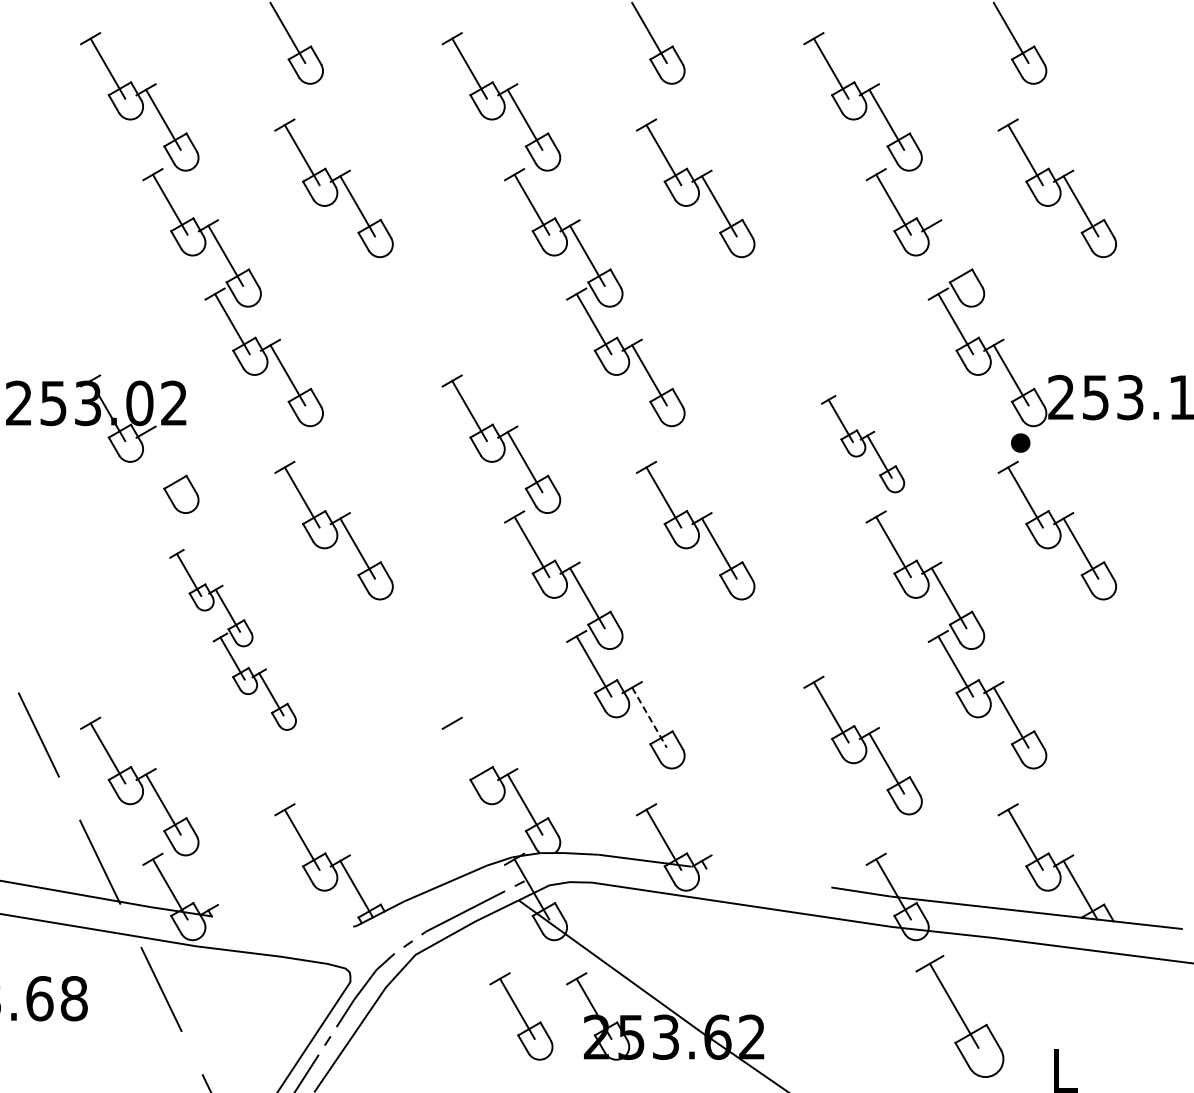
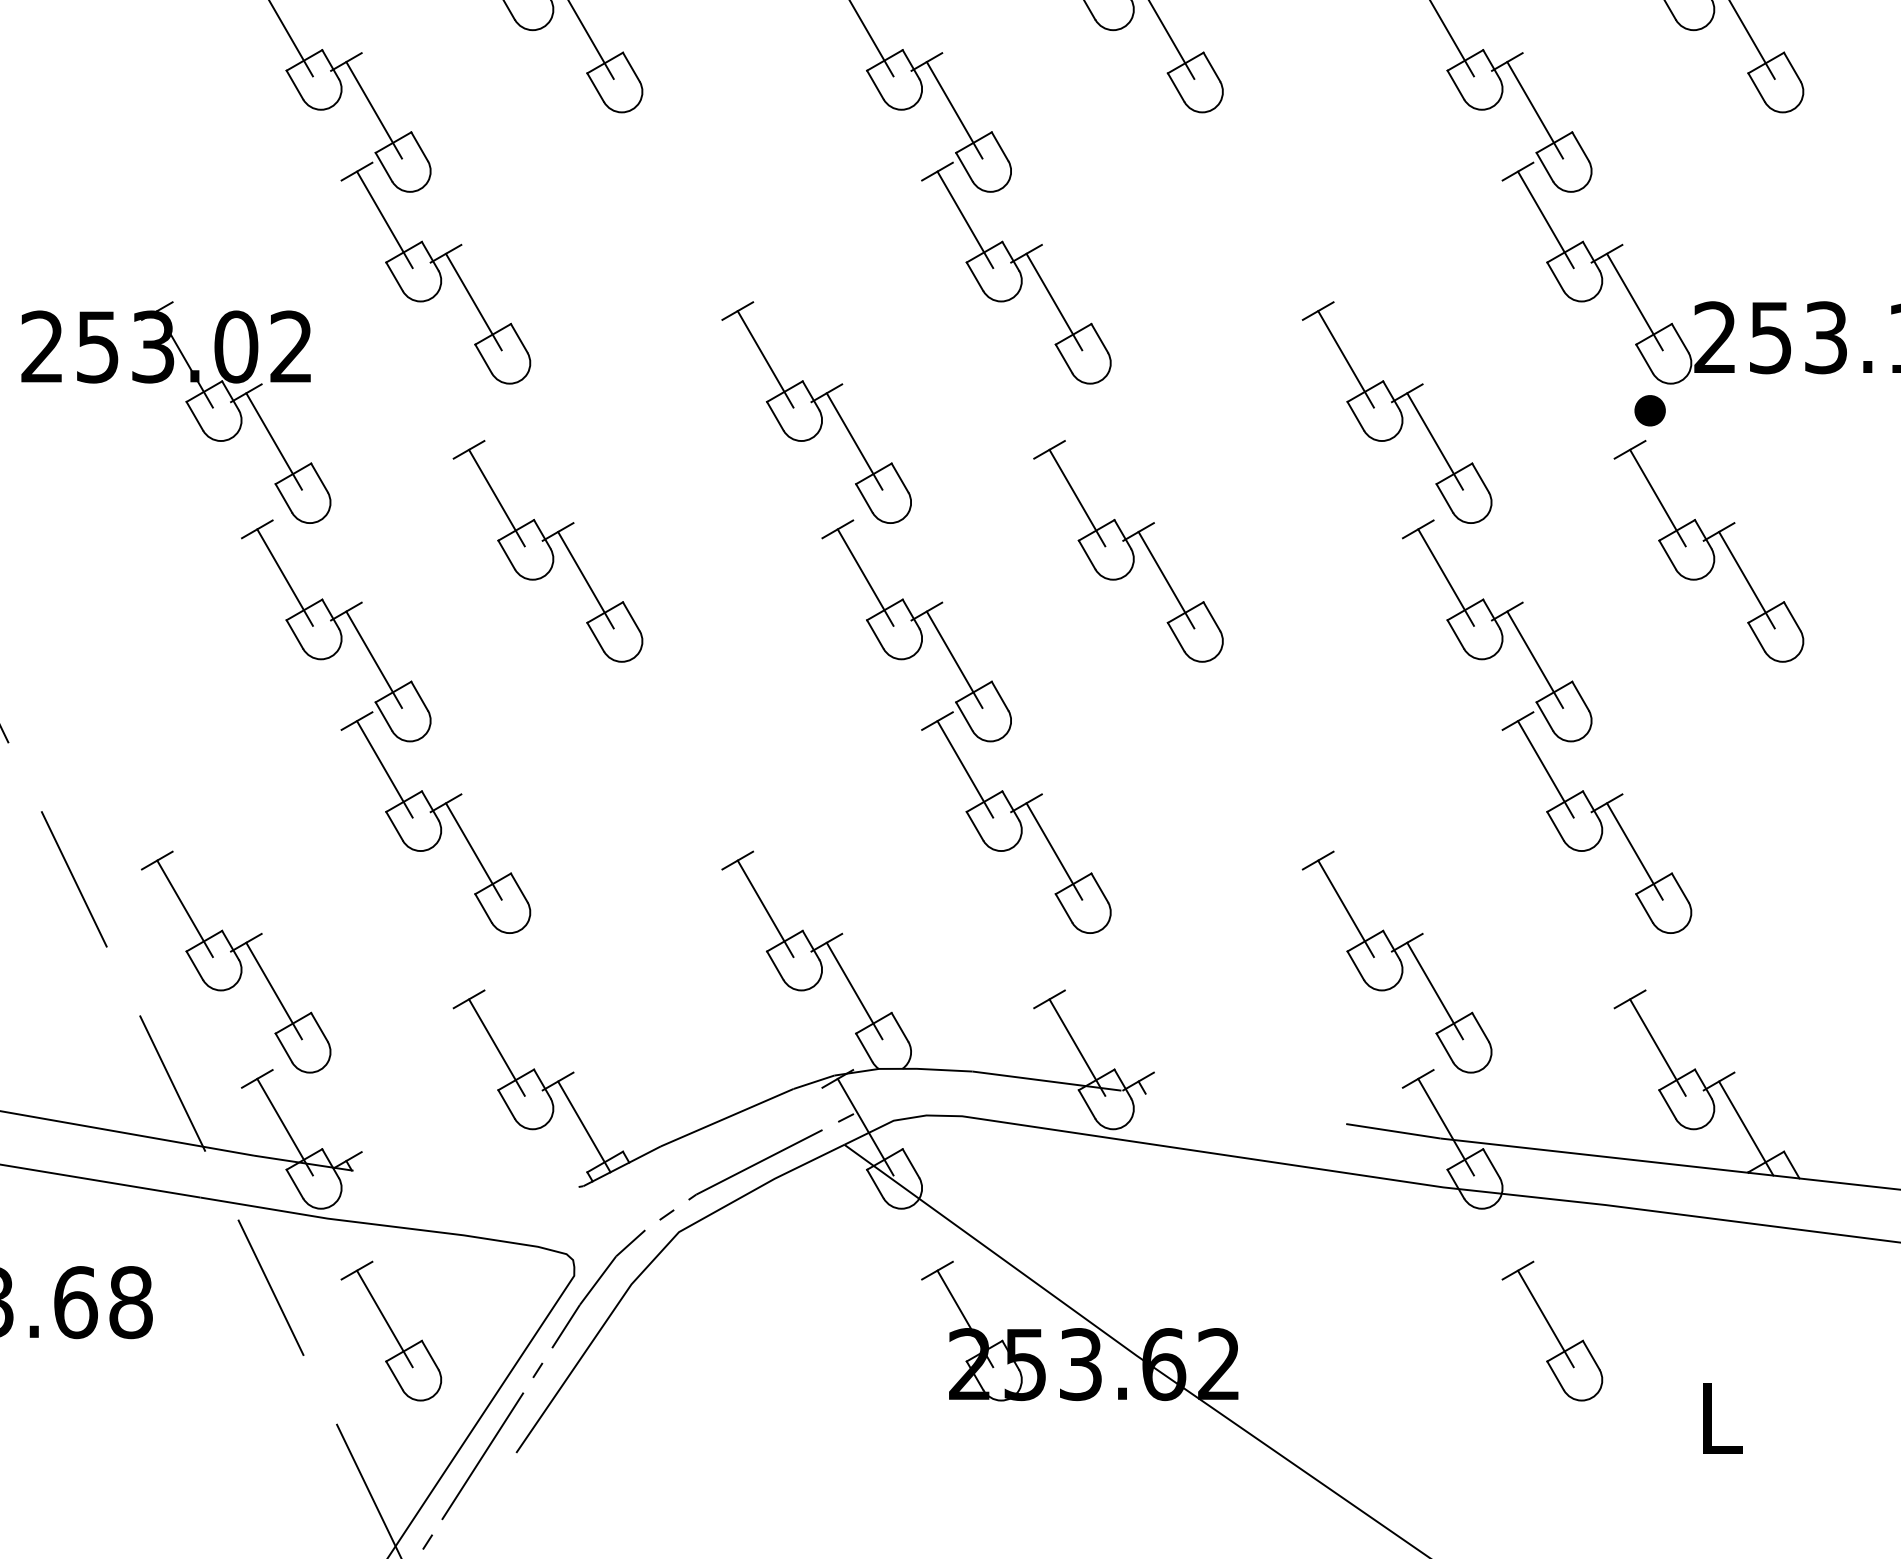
line: (948, 255) -> (1534, 109), added
part: (862, 443) -> (1396, 411), size x1.43
line: (163, 462) -> (274, 441), added
part: (232, 639) -> (385, 726), size x1.43
line: (649, 717) -> (1054, 851), dashed -> solid
part: (862, 745) -> (1396, 961), moved
line: (469, 753) -> (765, 909), added
part: (521, 1016) -> (391, 1331), moved
part: (959, 1016) -> (1551, 1331), size x0.71

